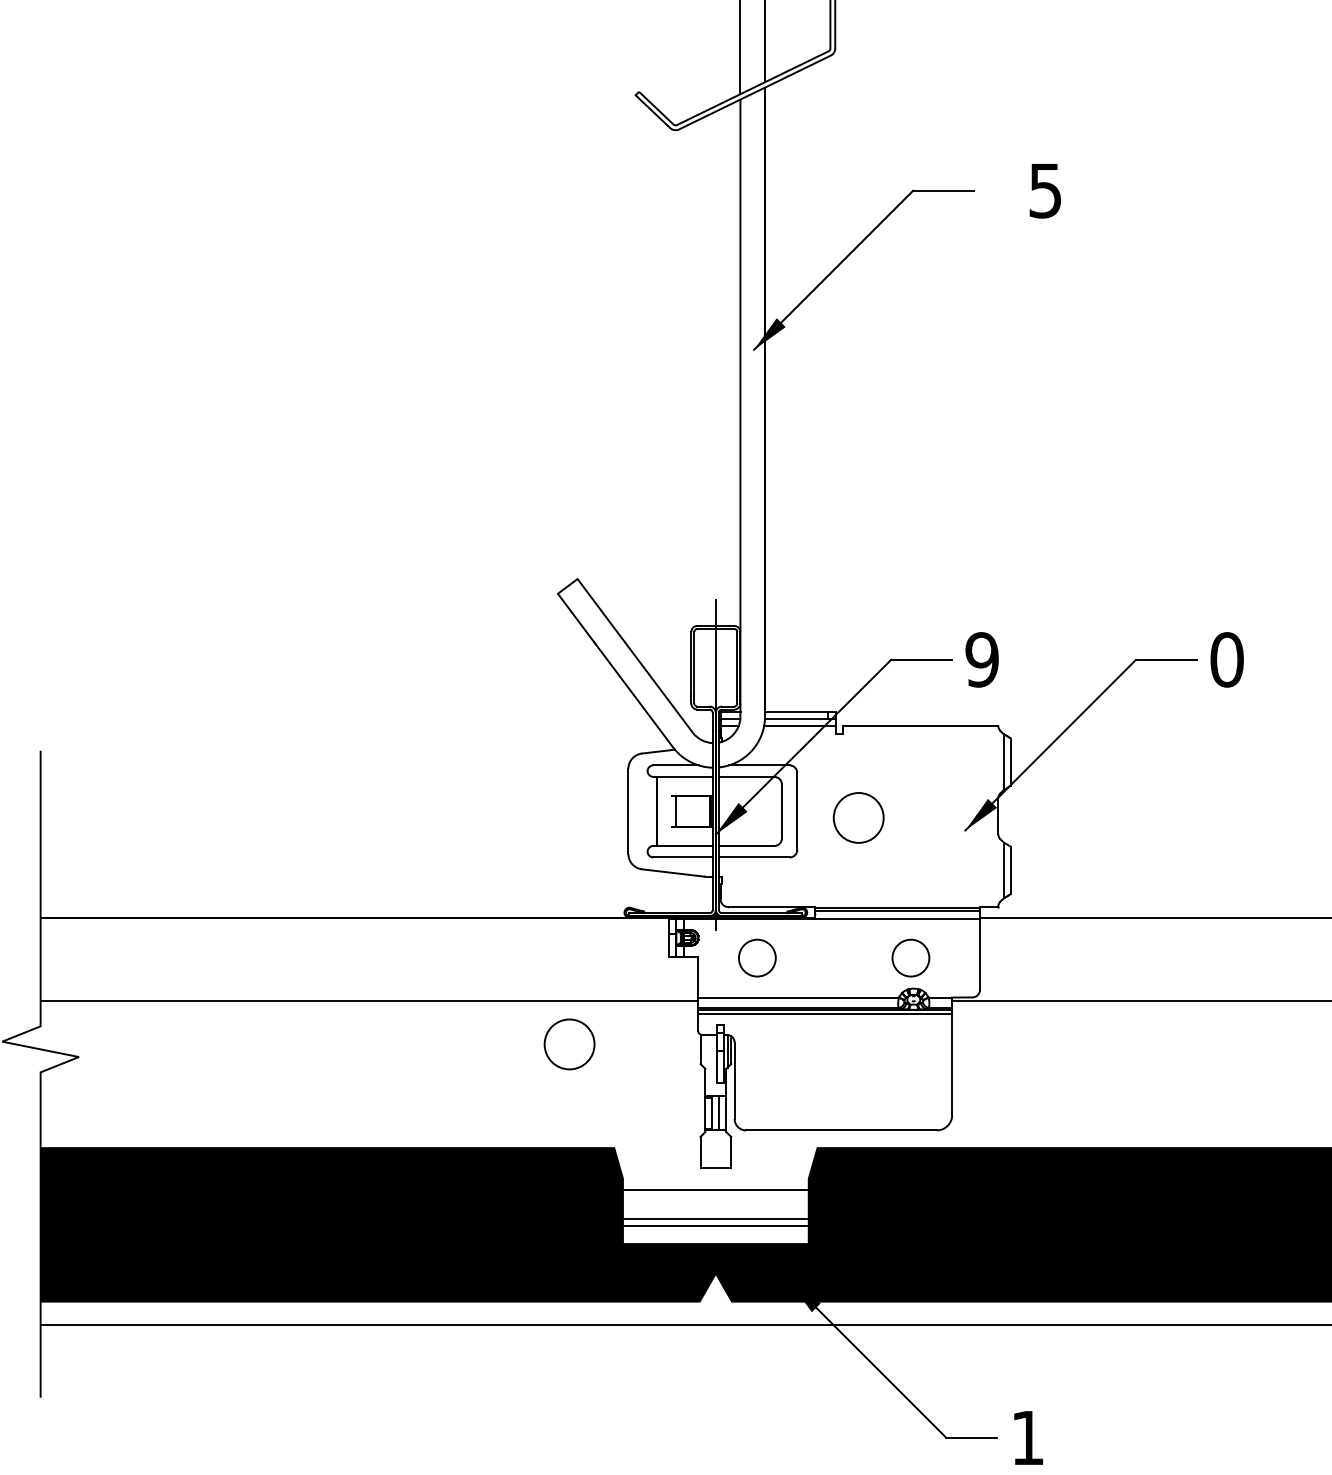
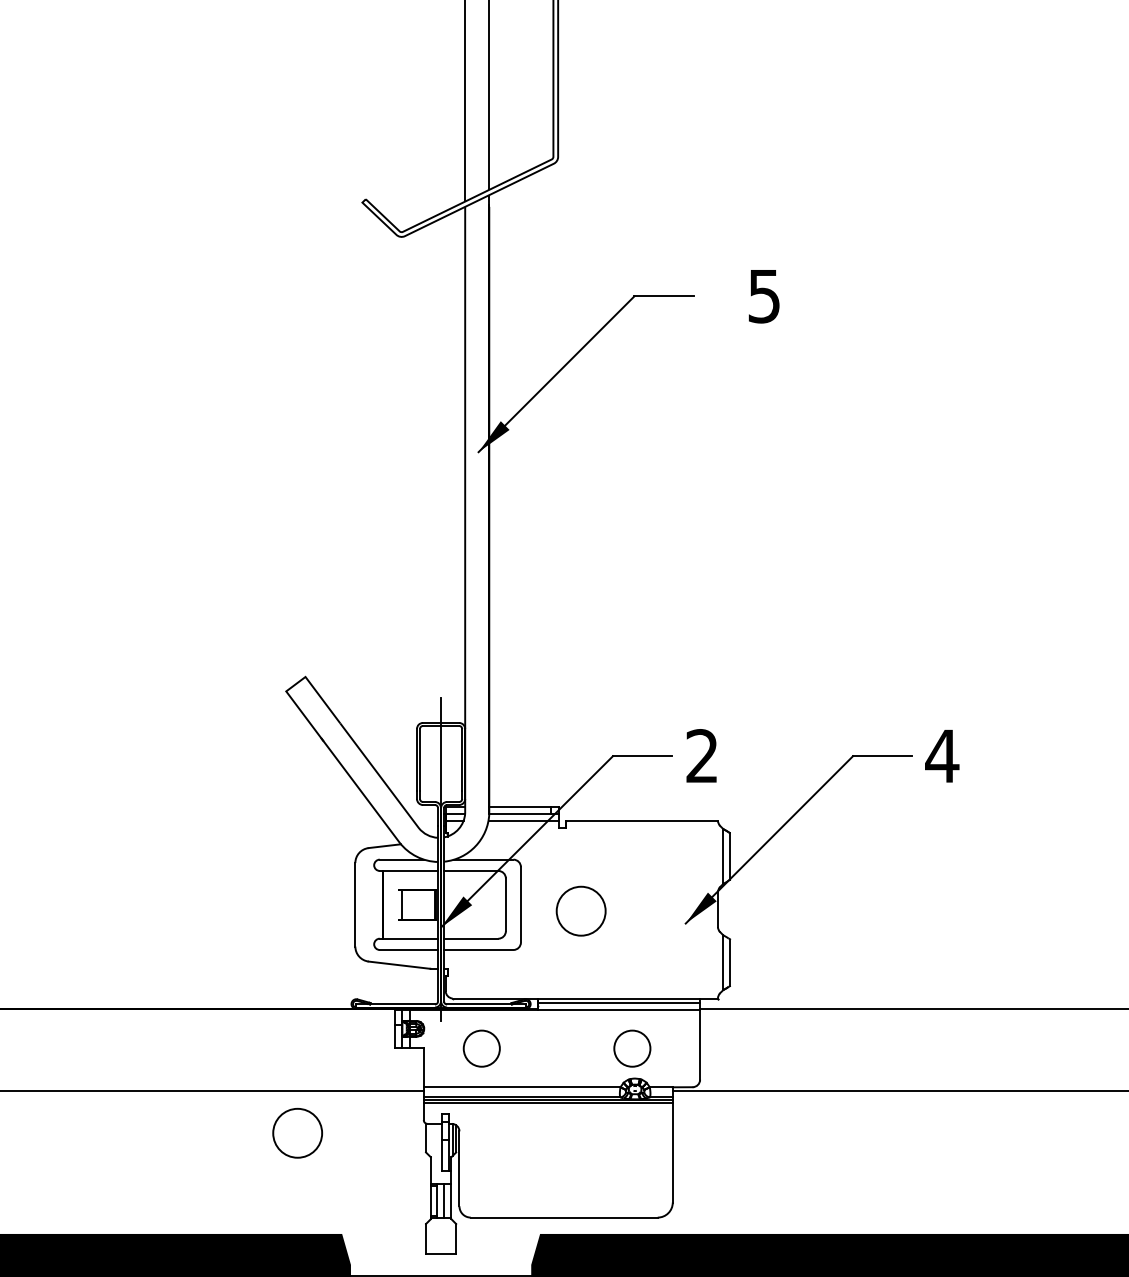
text: (981, 659) -> (701, 755), 9 -> 2
text: (1226, 659) -> (941, 755), 0 -> 4

